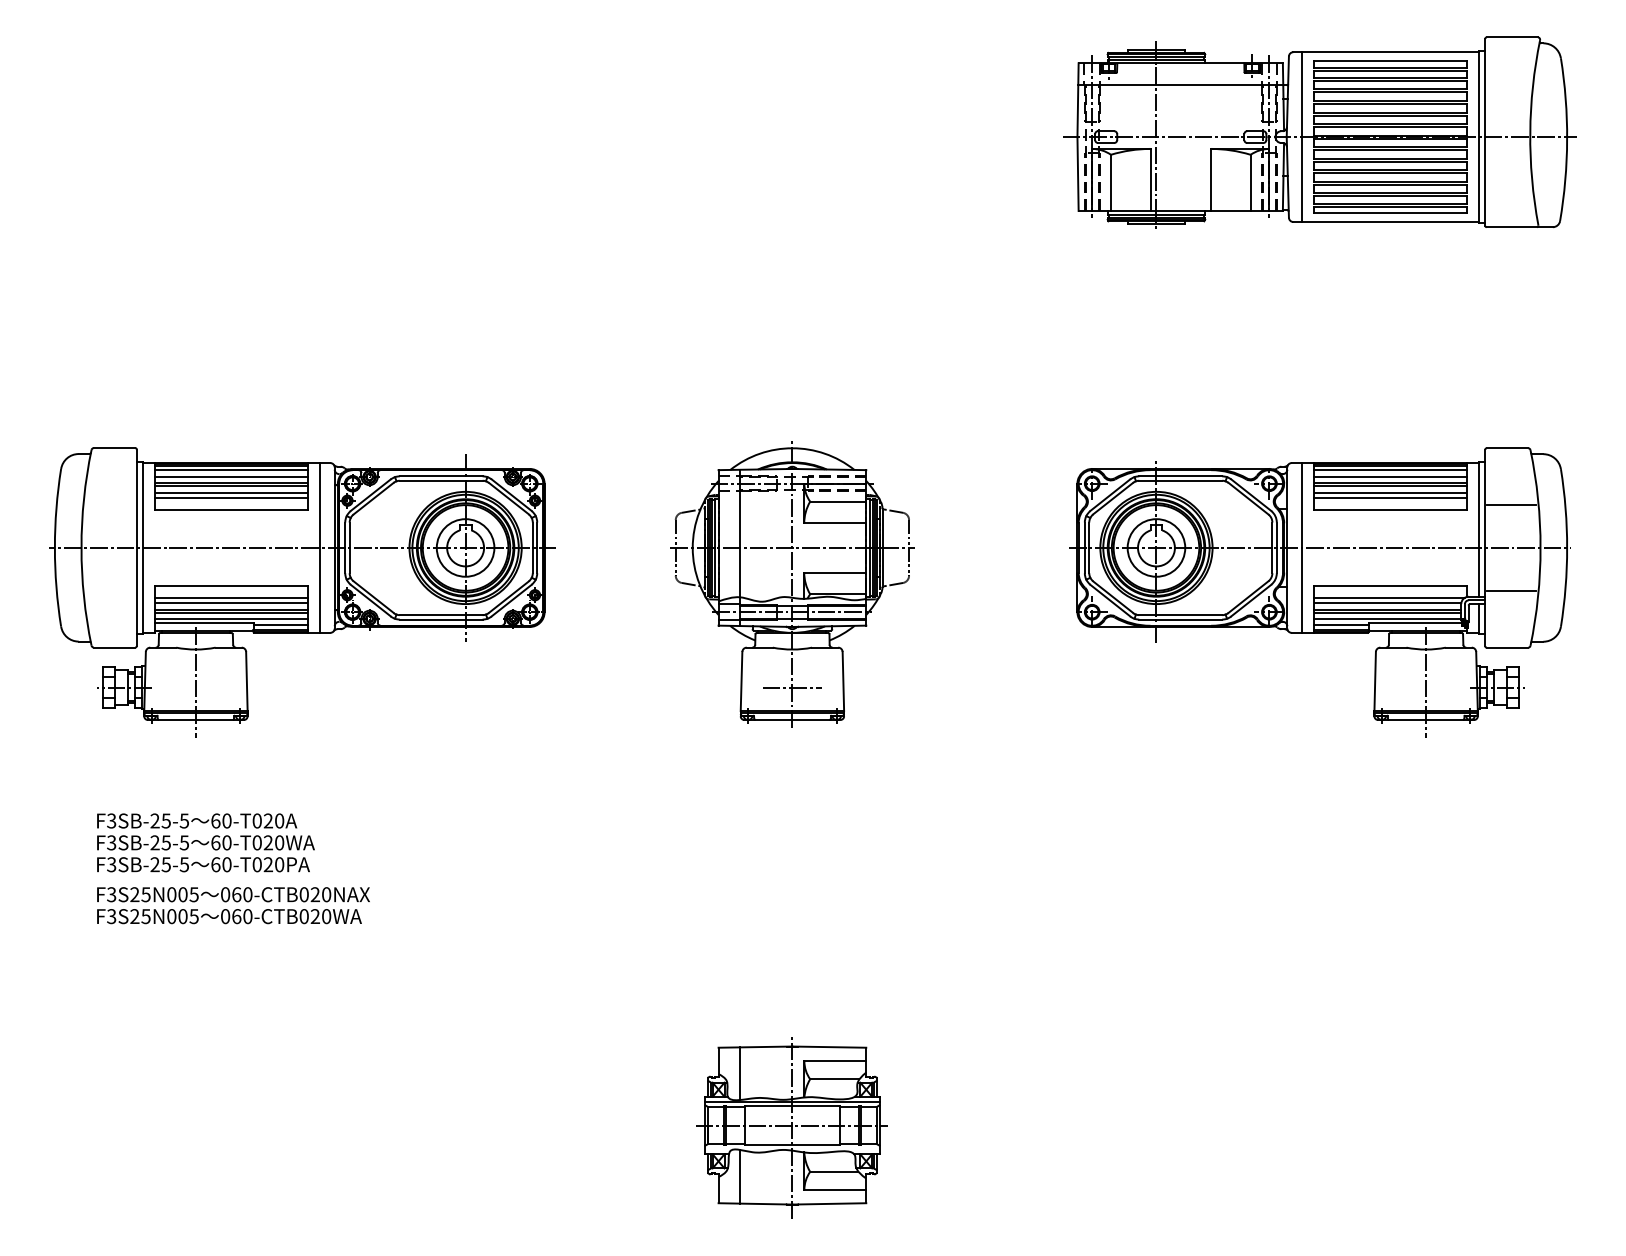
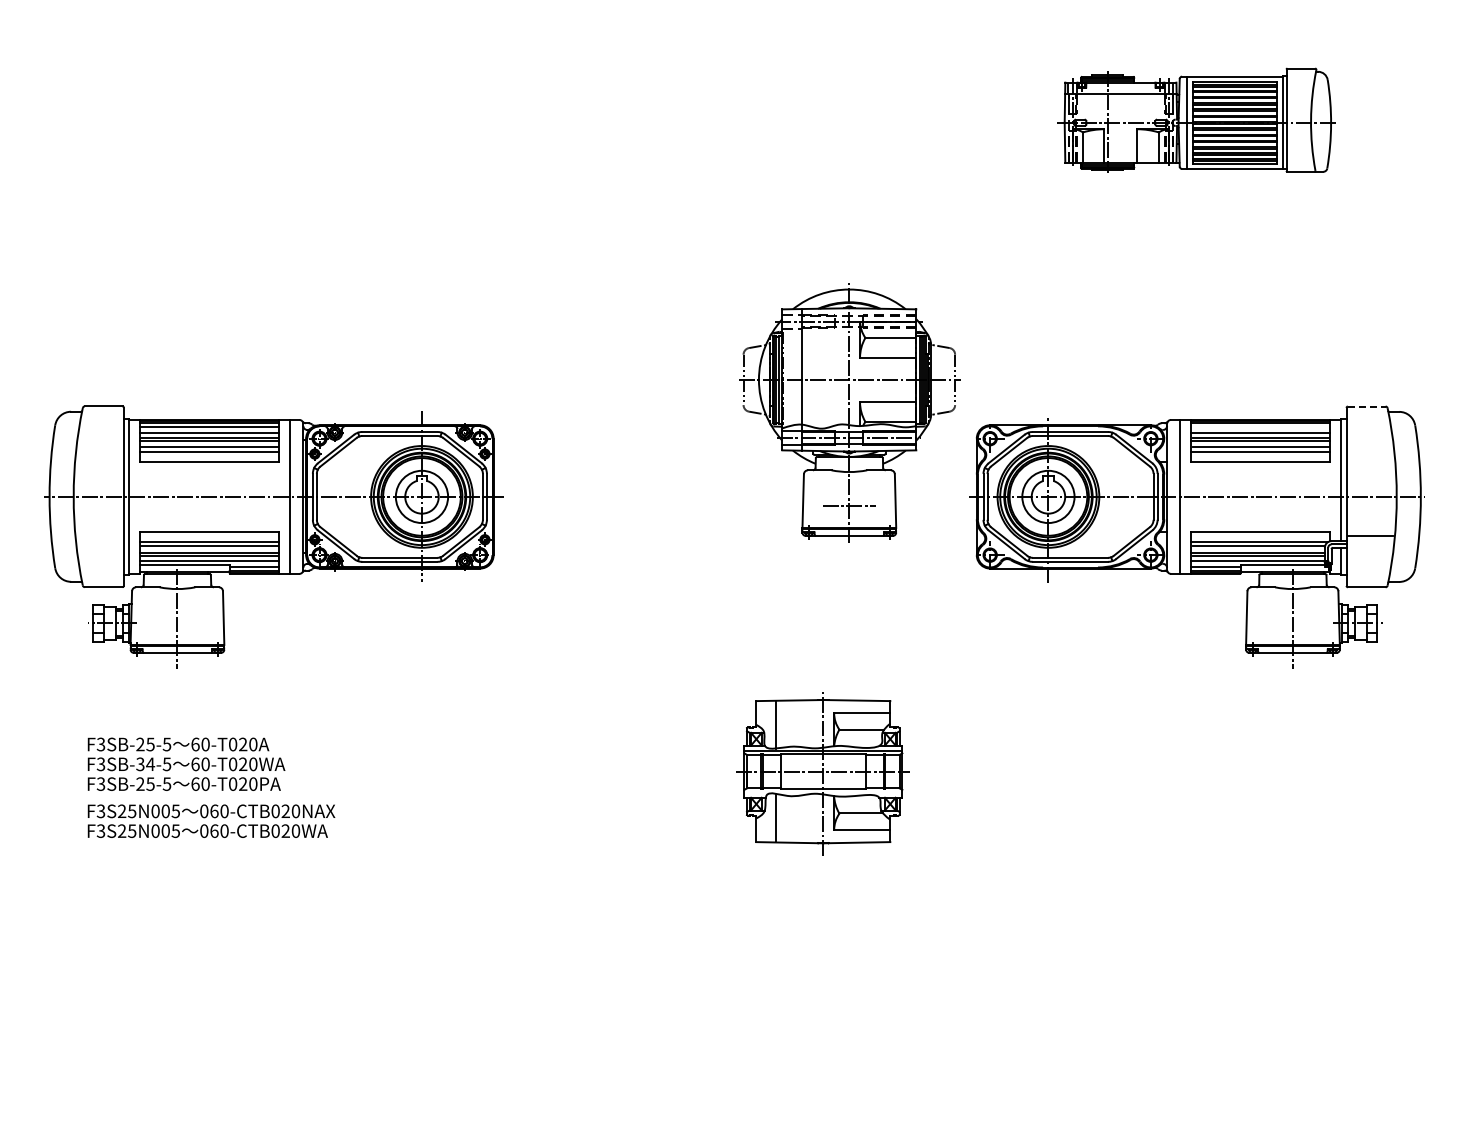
part: (1319, 132) -> (1196, 120), size x0.6
line: (1507, 448) -> (1366, 406), solid -> dashed
line: (1390, 470) -> (1260, 426), removed
line: (1511, 505) -> (1370, 458), removed
part: (792, 583) -> (849, 412), moved
text: (160, 843) -> (145, 764), F3SB-25-5 -> F3SB-34-5
part: (791, 1127) -> (822, 773), moved

